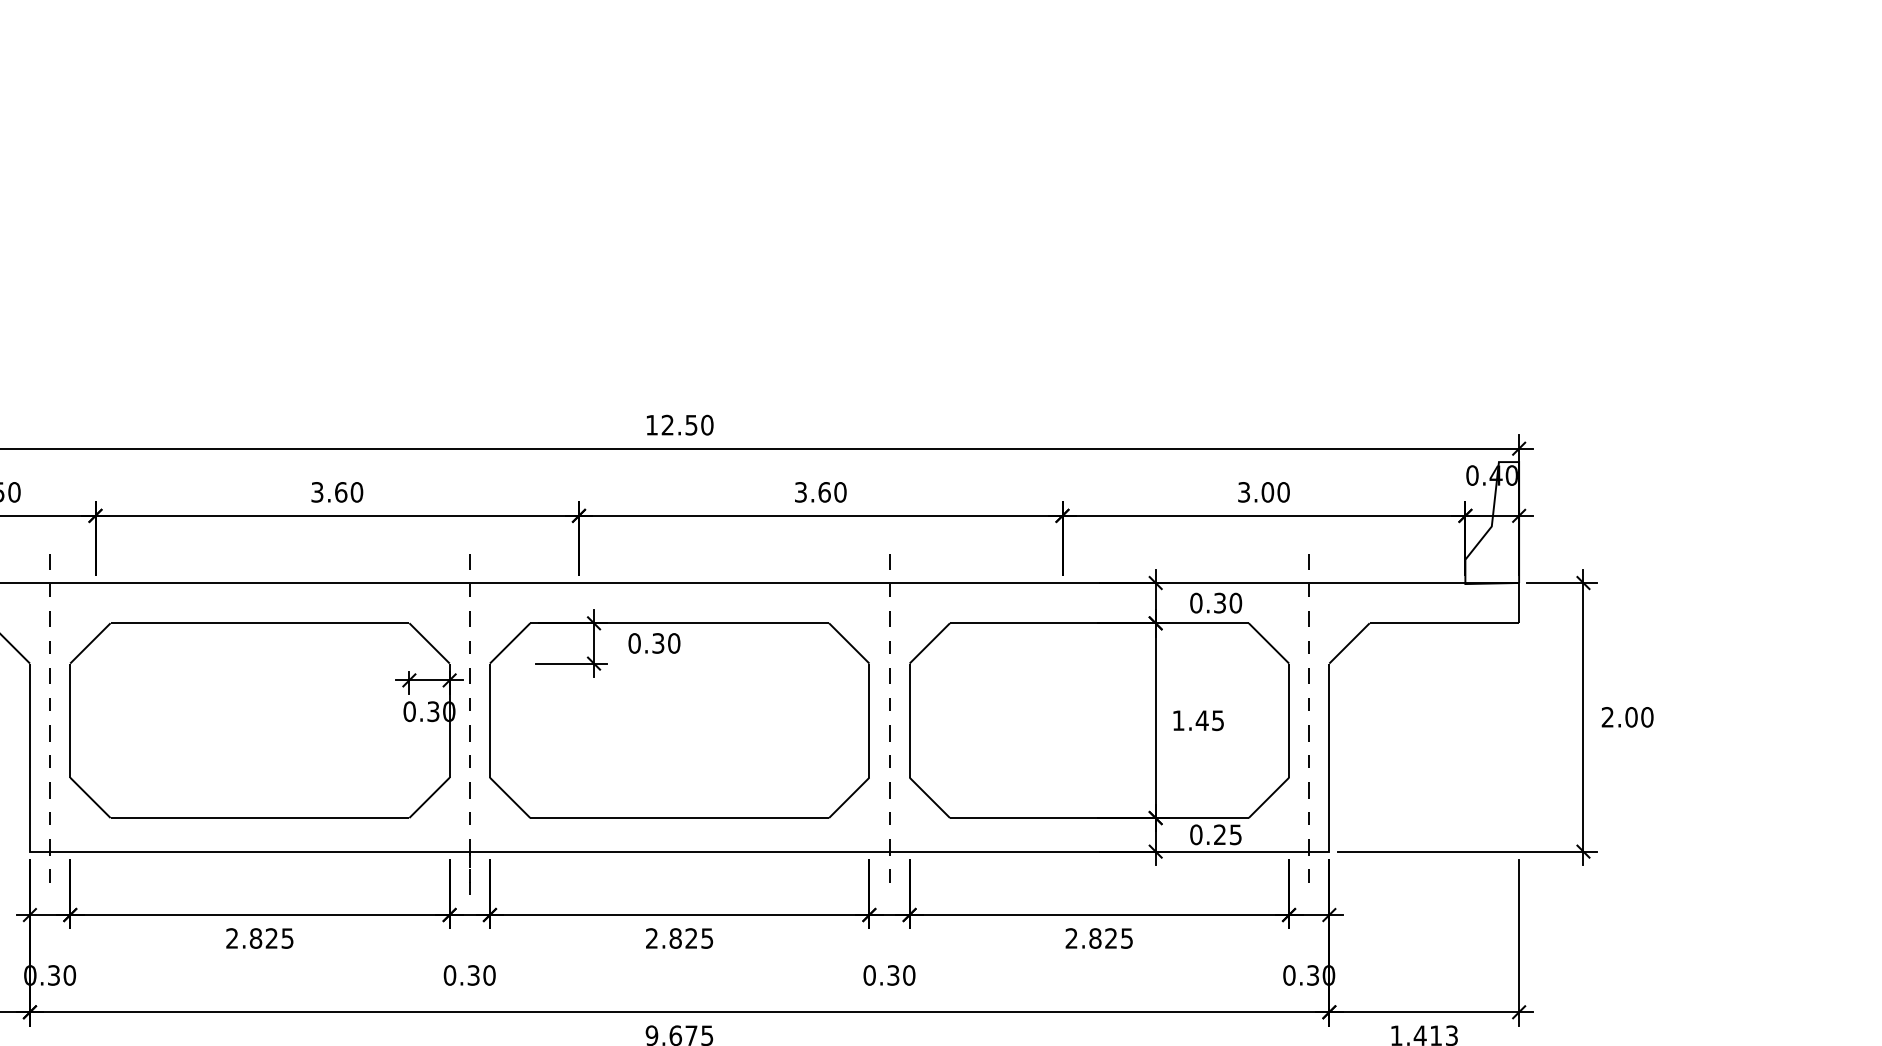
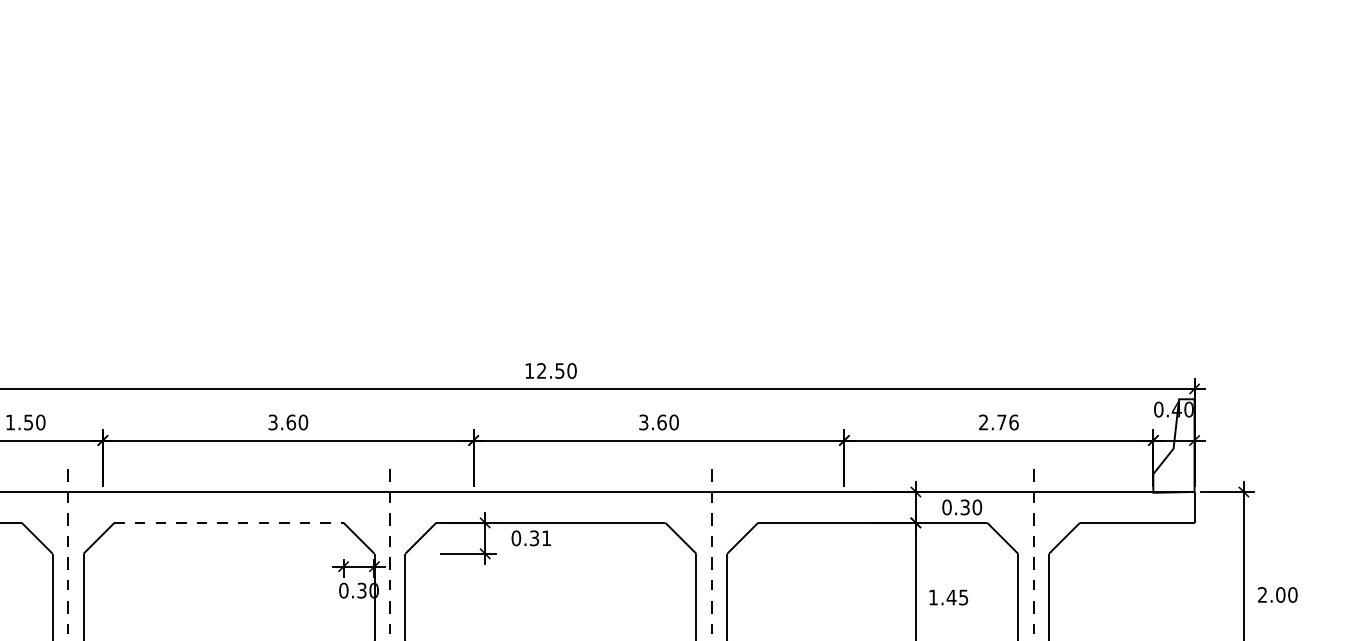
text: (1263, 492) -> (998, 422), 3.00 -> 2.76
line: (260, 623) -> (229, 523), solid -> dashed
text: (674, 643) -> (546, 538), 0.30 -> 0.31

